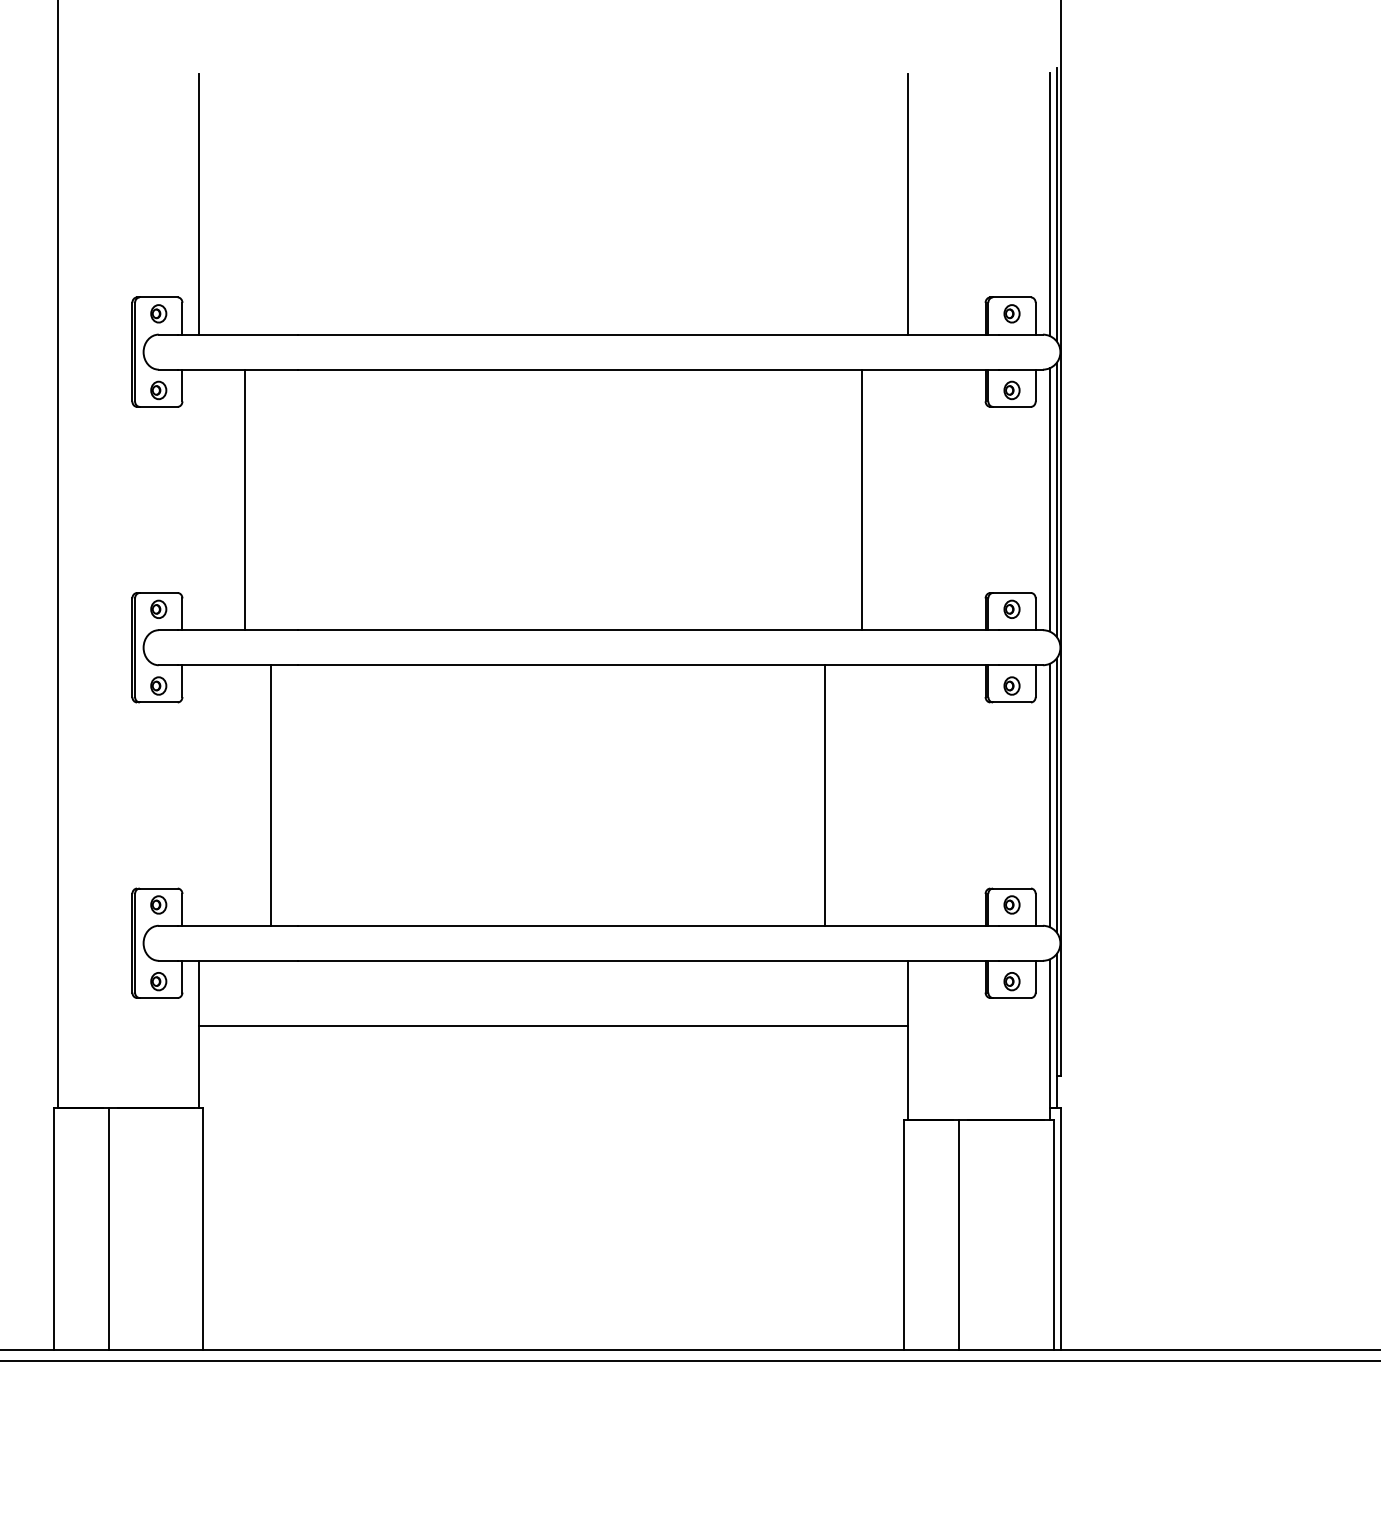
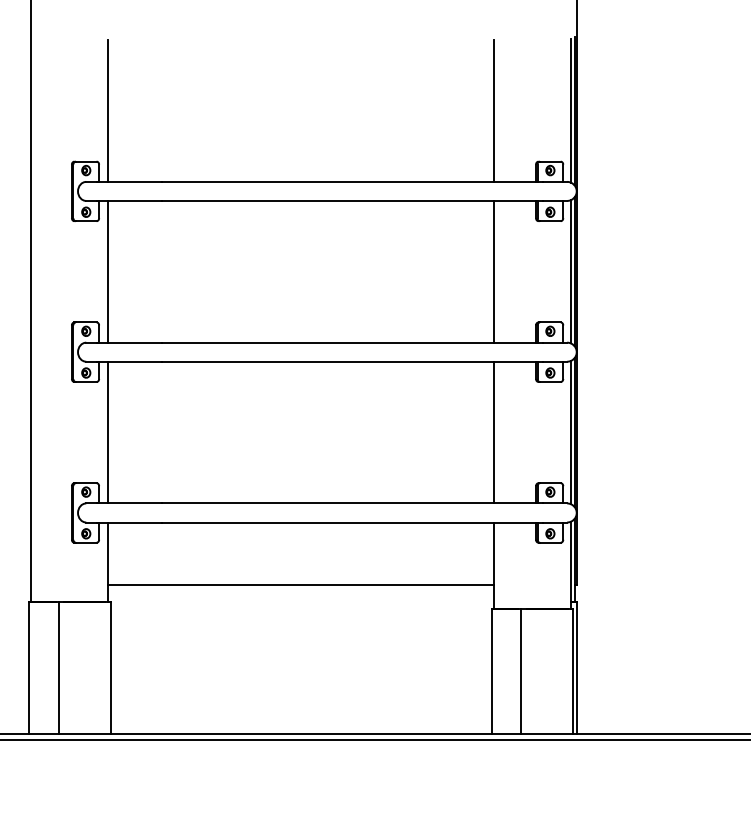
line: (245, 499) -> (108, 271), moved
line: (861, 499) -> (493, 271), moved
line: (271, 795) -> (108, 432), moved
line: (824, 795) -> (493, 432), moved
line: (552, 1026) -> (300, 585), moved

